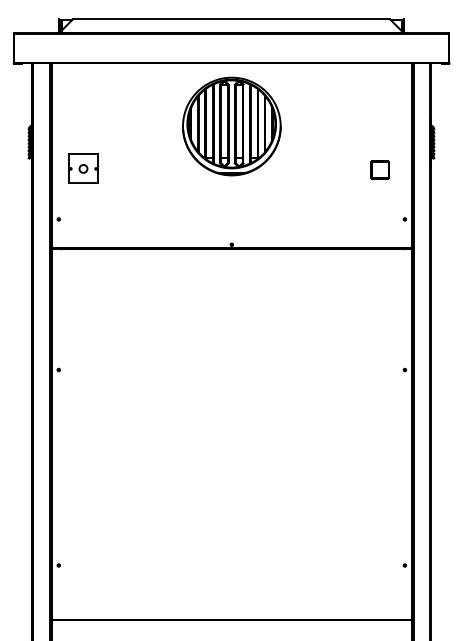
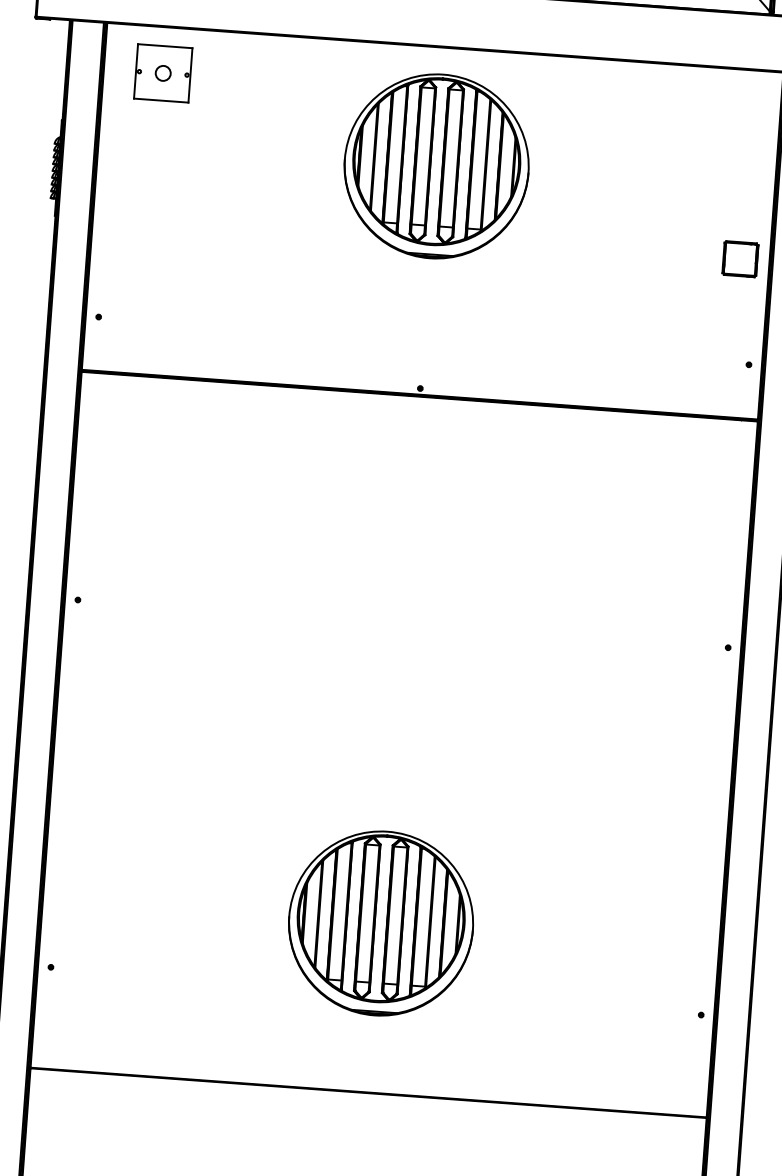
part: (83, 168) -> (163, 72), moved
part: (379, 169) -> (738, 258), moved
part: (231, 529) -> (380, 923), added

